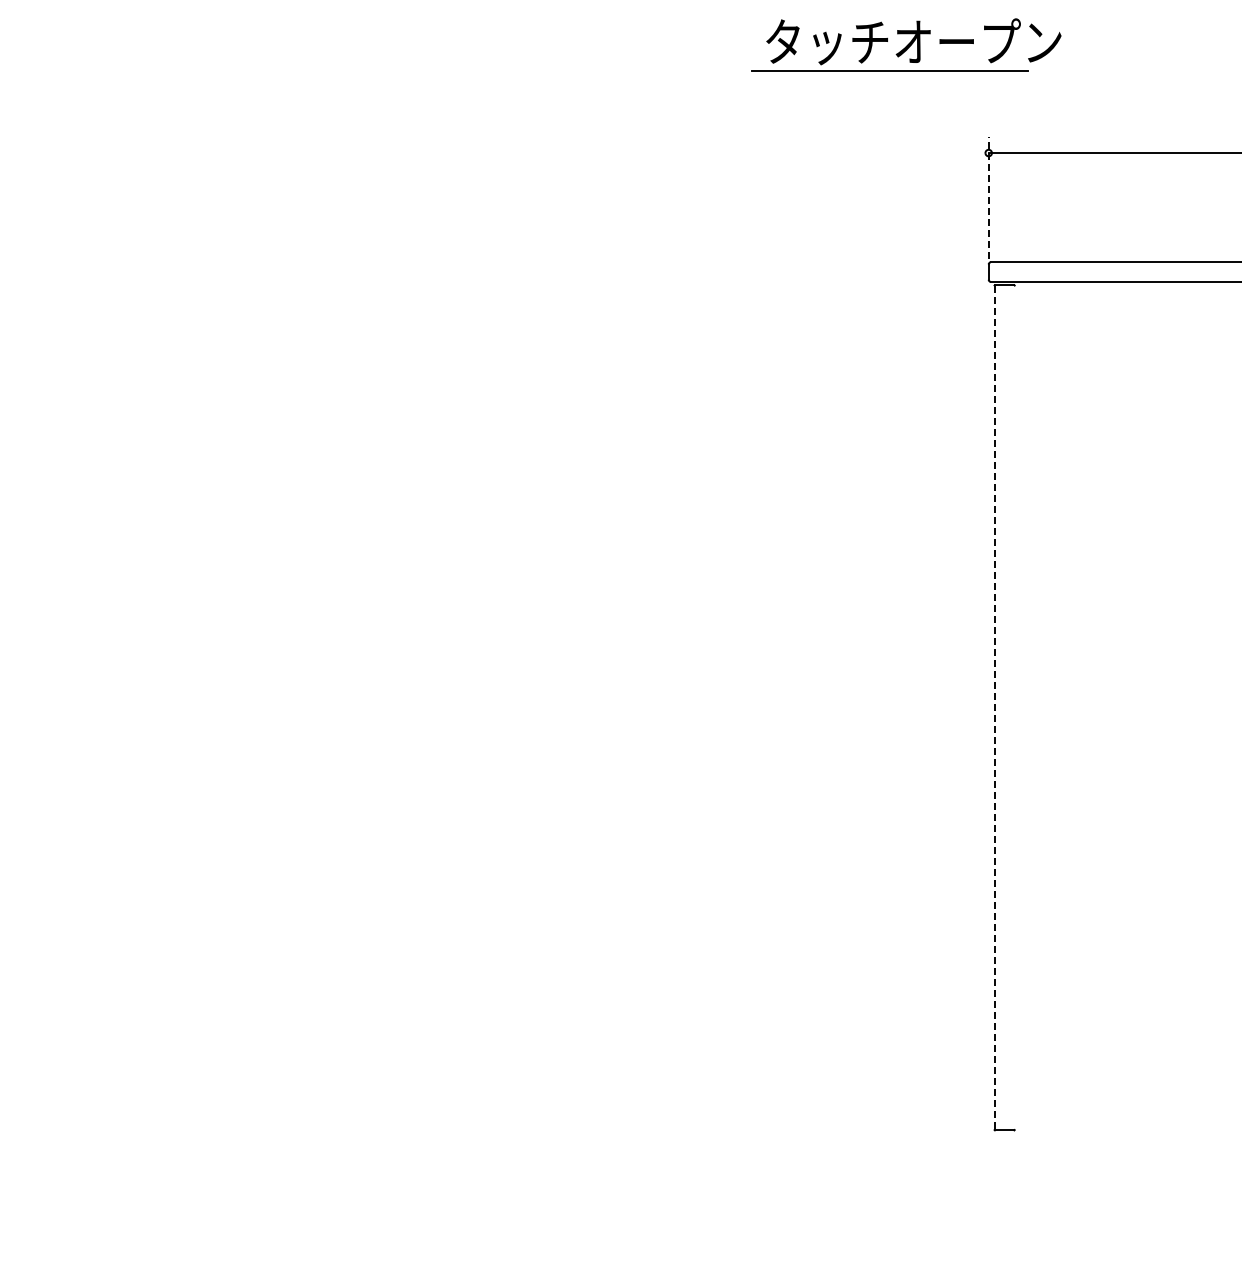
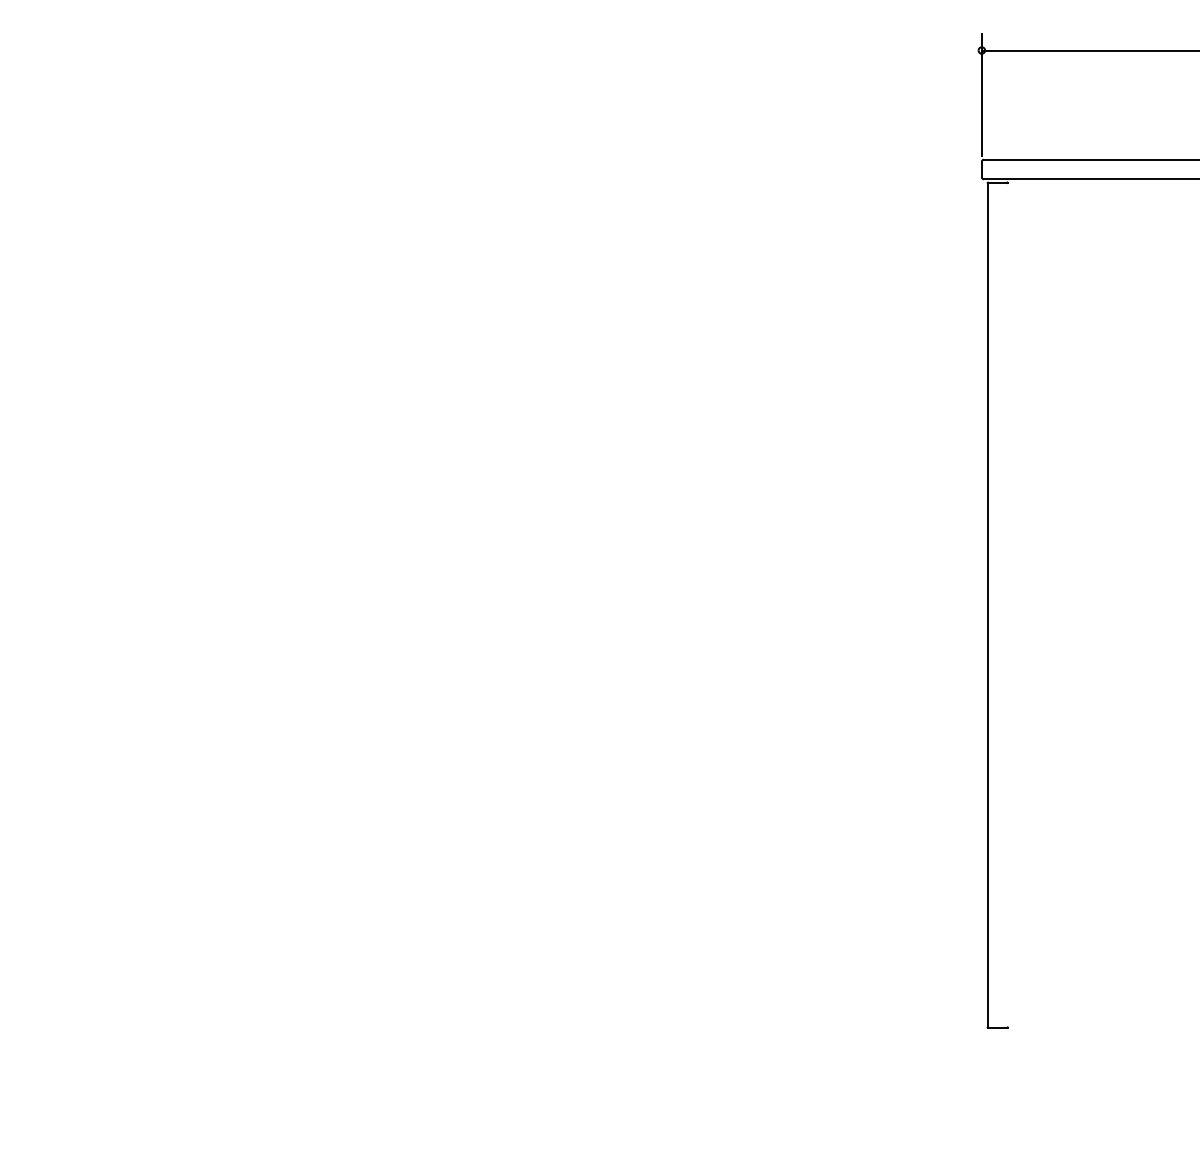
line: (988, 197) -> (981, 94), dashed -> solid
line: (994, 708) -> (987, 605), dashed -> solid

